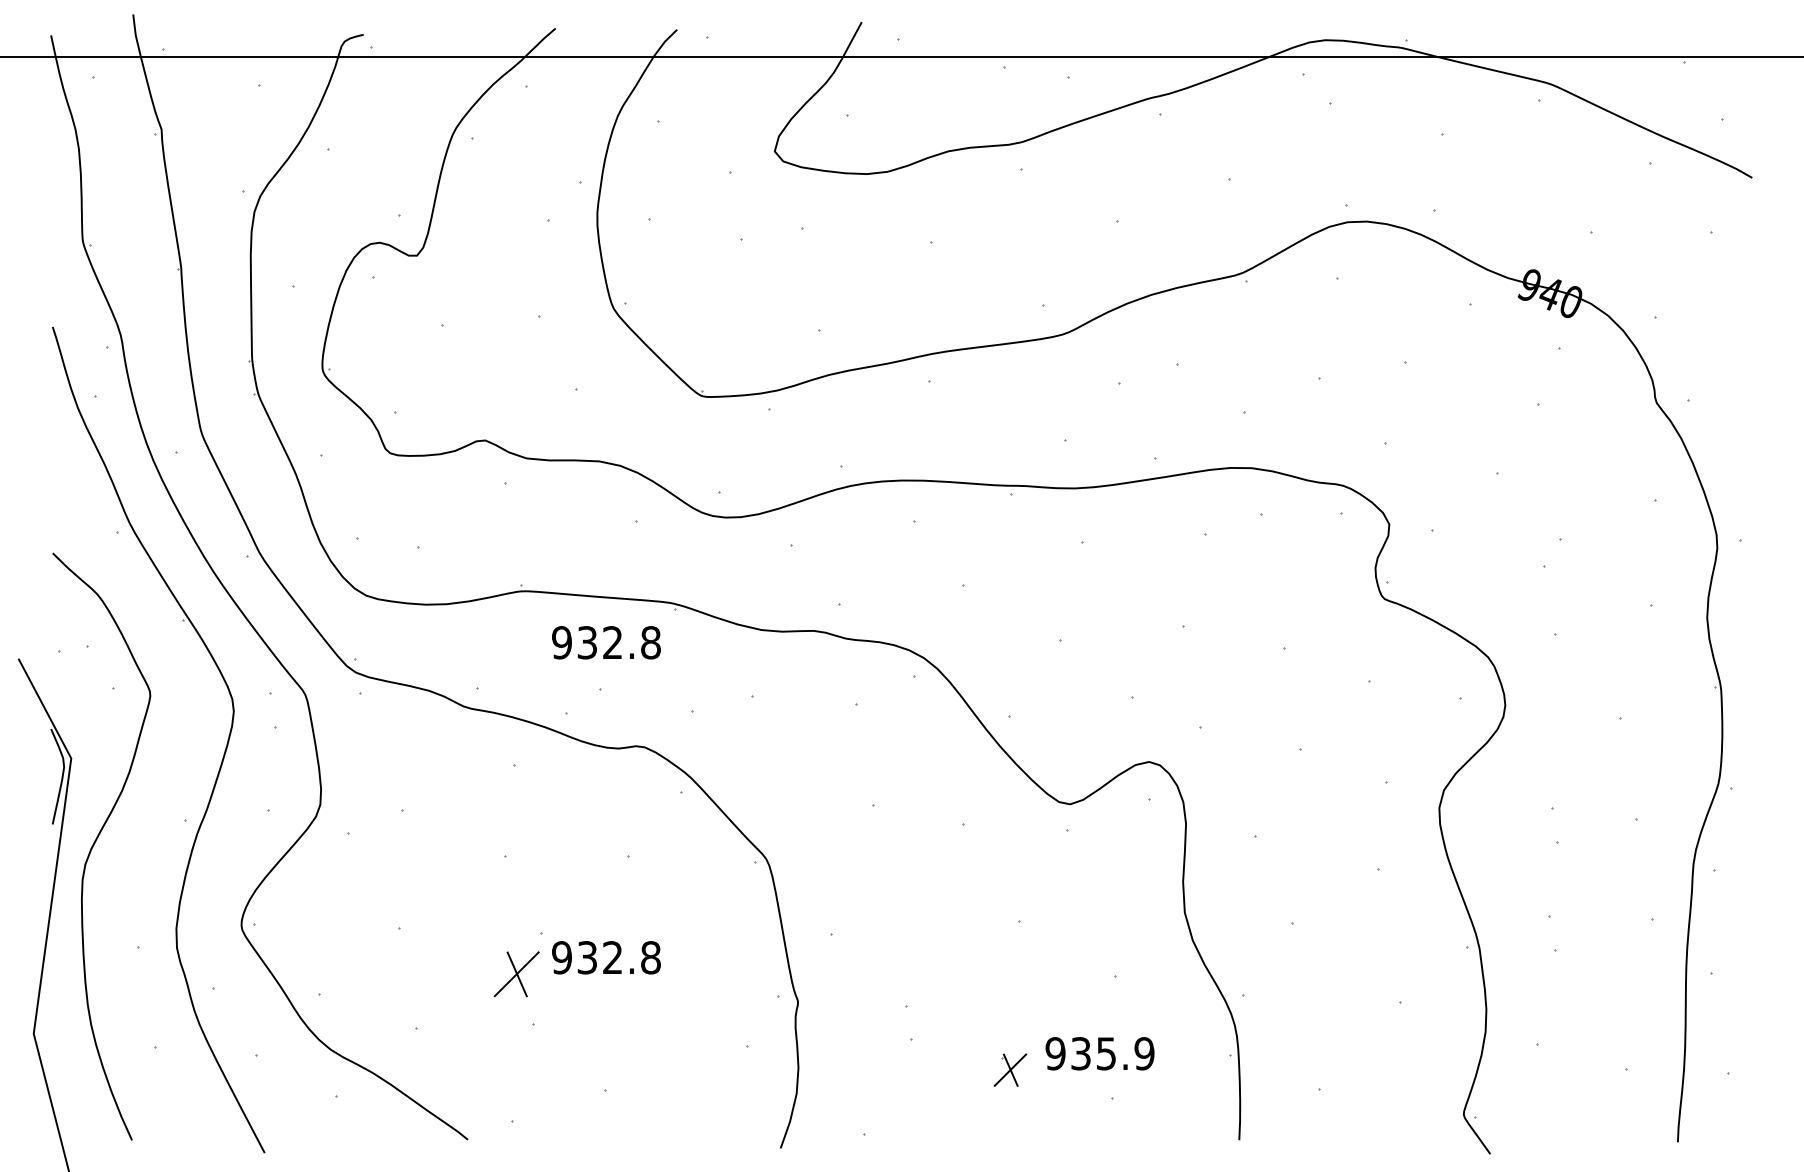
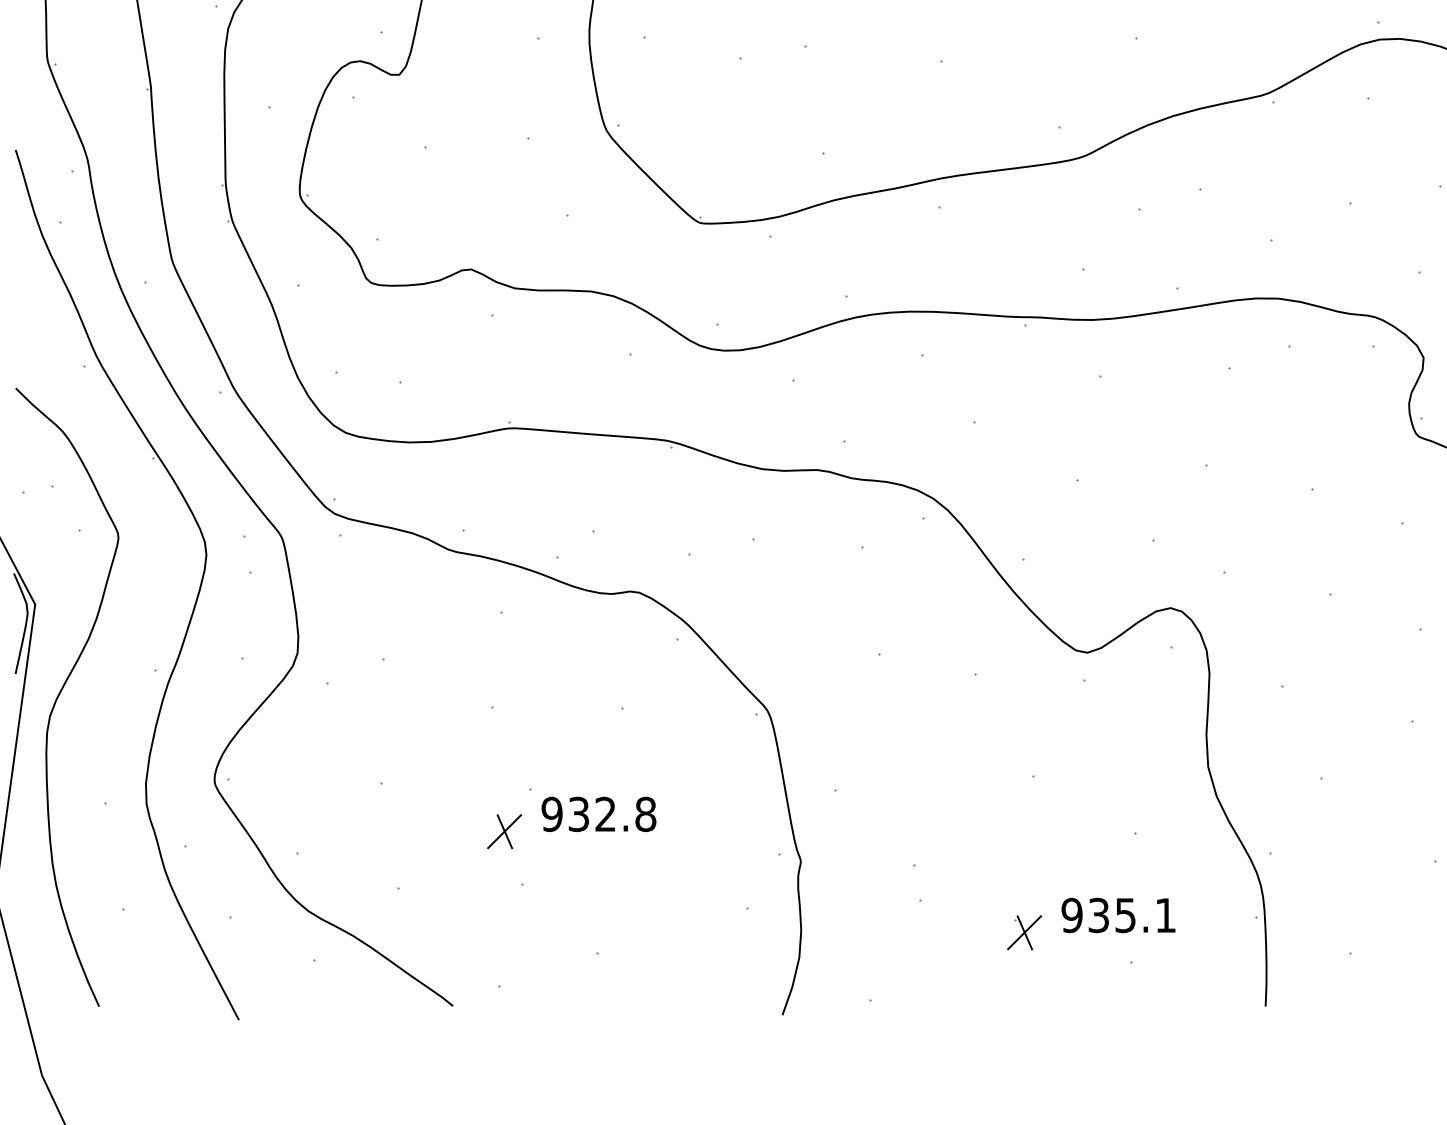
part: (606, 642) -> (599, 482), removed
part: (516, 973) -> (504, 830), size x0.71
text: (1144, 1053) -> (1165, 915), 935.9 -> 935.1

